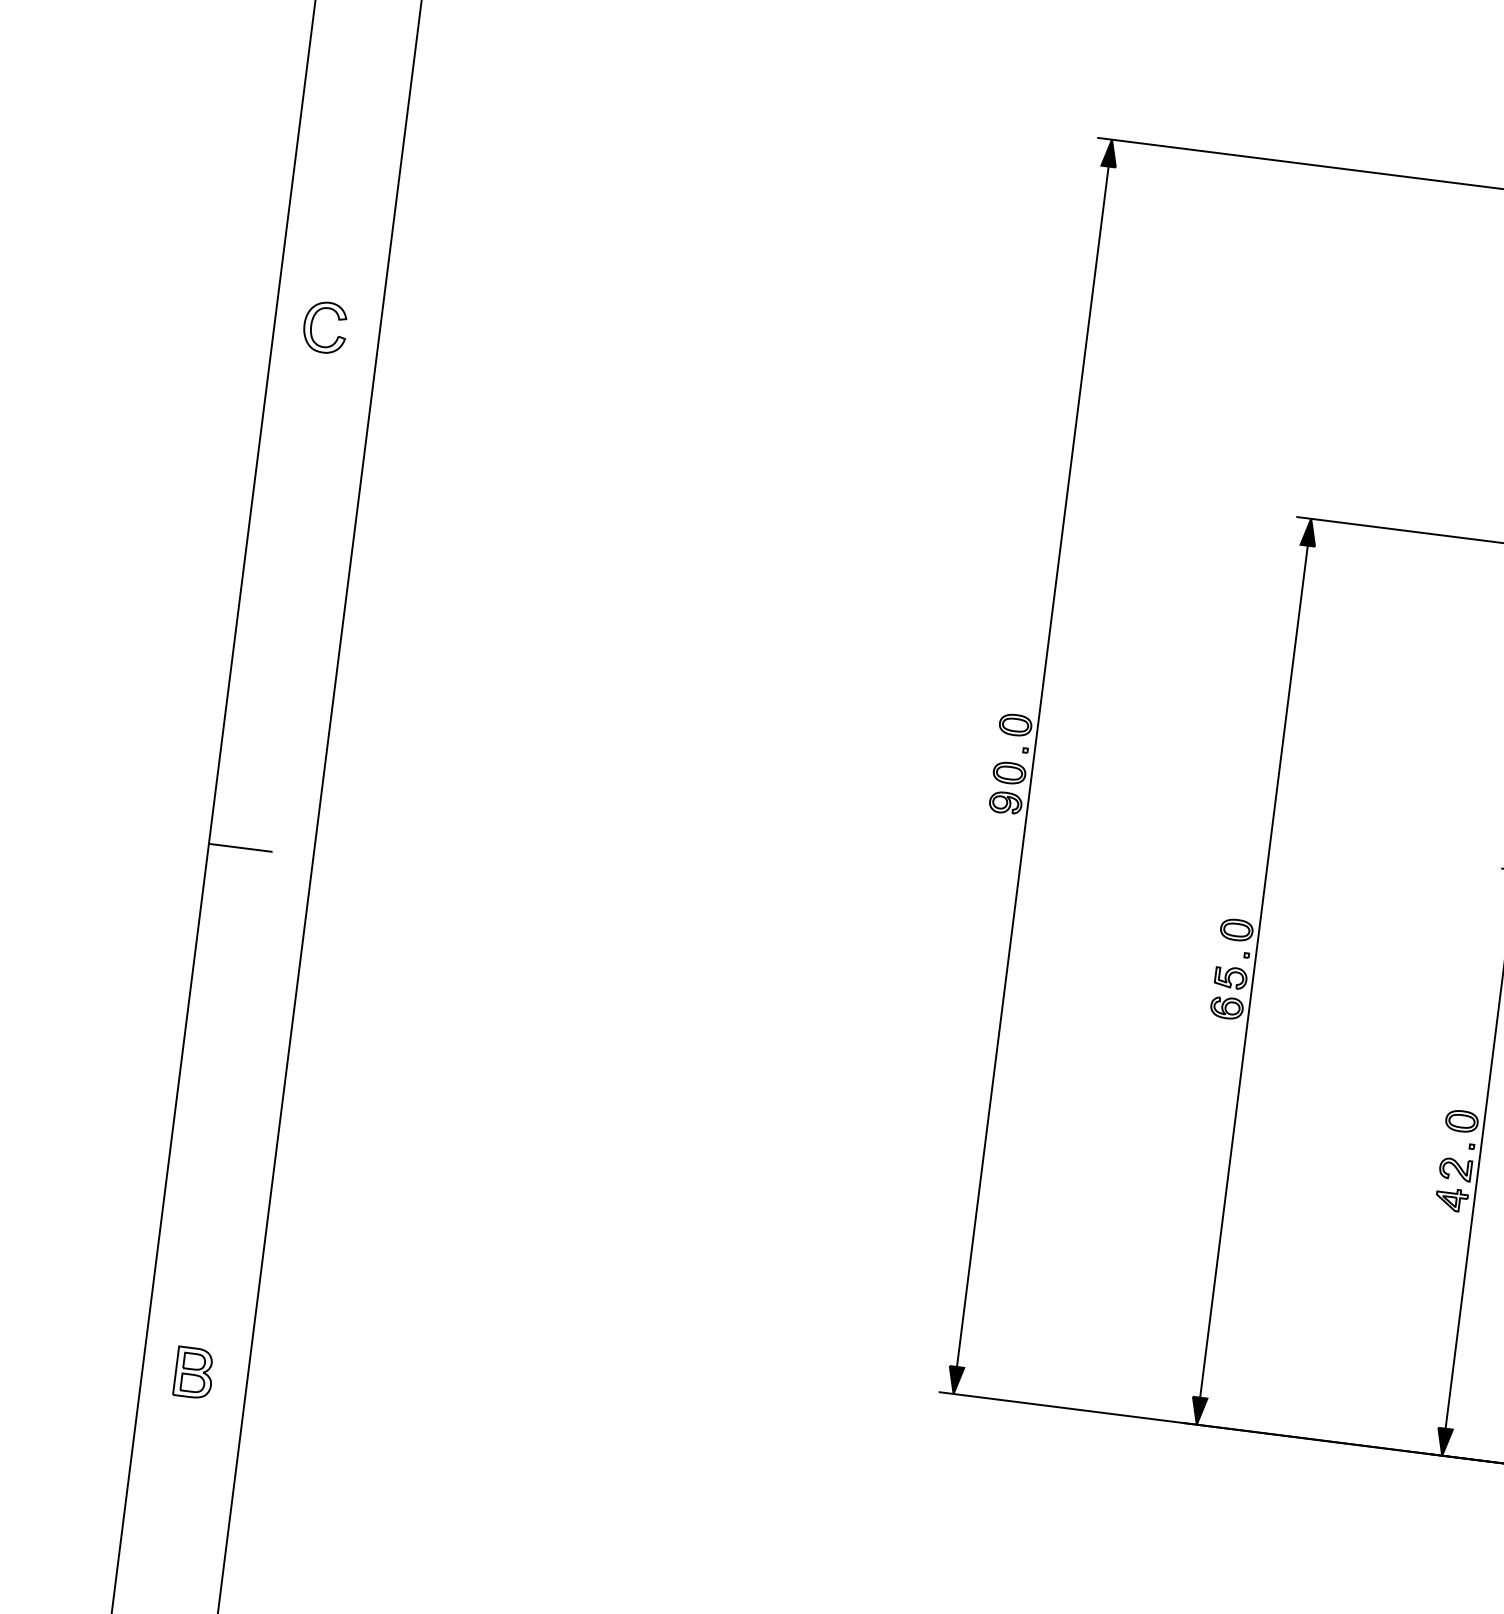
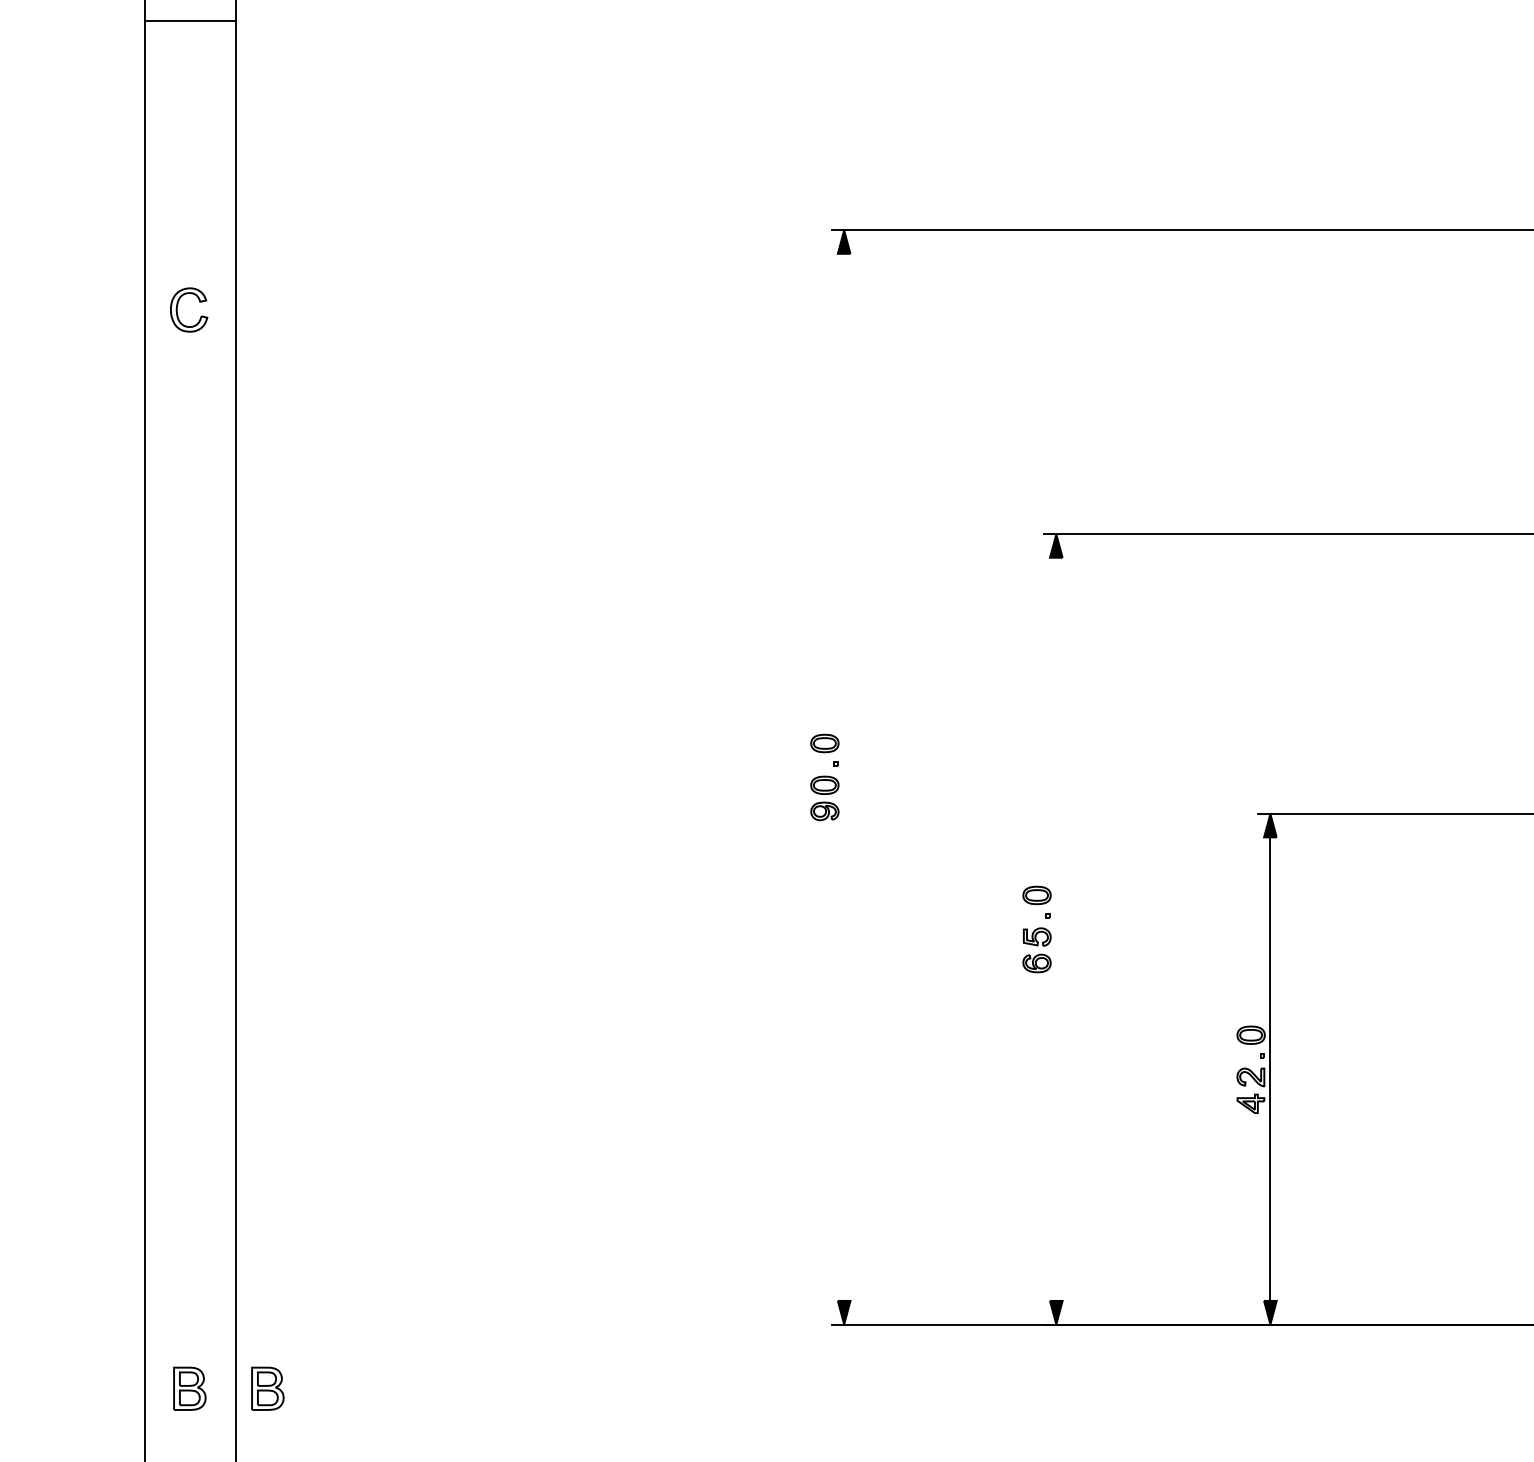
part: (313, 320) -> (178, 305), moved
line: (1033, 765) -> (844, 776), removed
line: (240, 847) -> (172, 932), removed
line: (1254, 970) -> (1056, 928), removed
part: (283, 1383) -> (267, 1388), added

